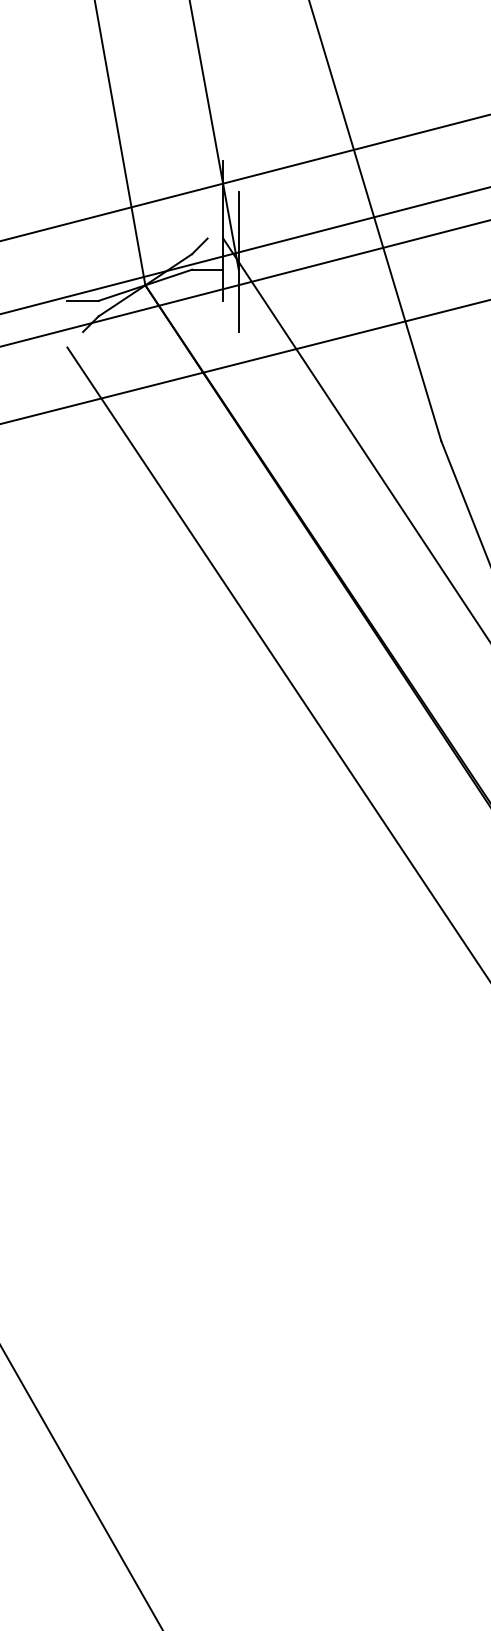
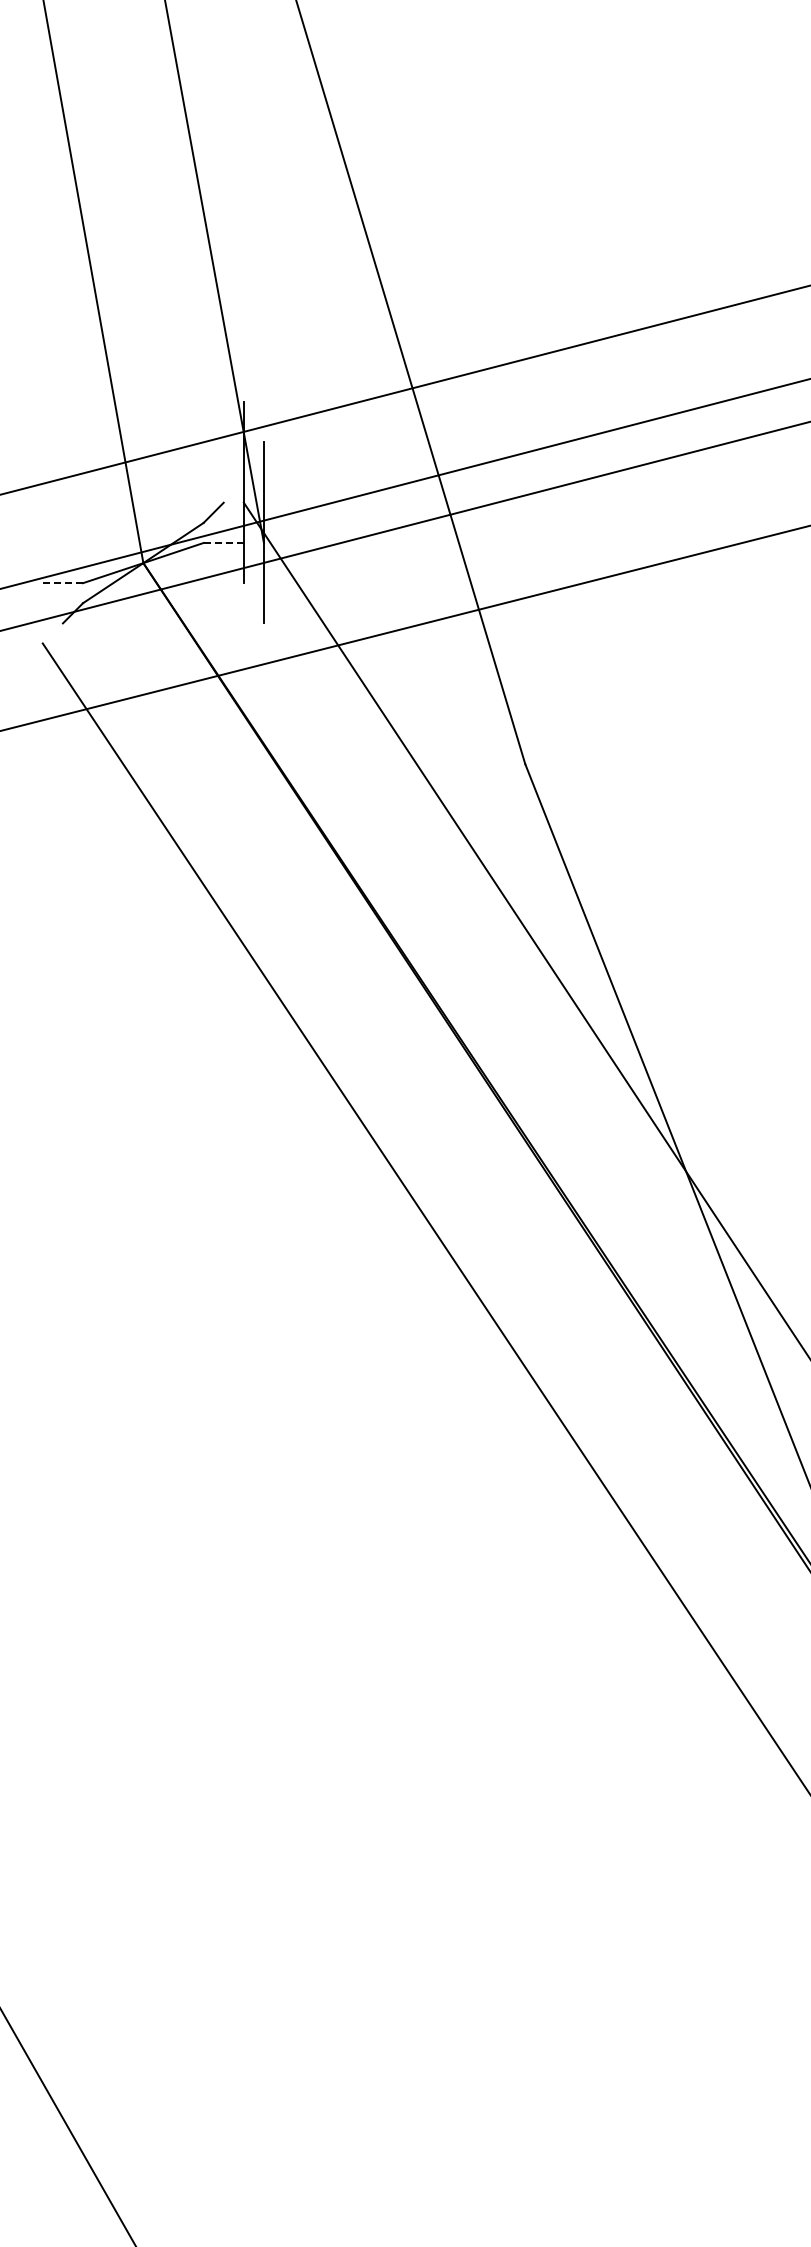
line: (208, 269) -> (224, 542), solid -> dashed
line: (83, 301) -> (63, 583), solid -> dashed

